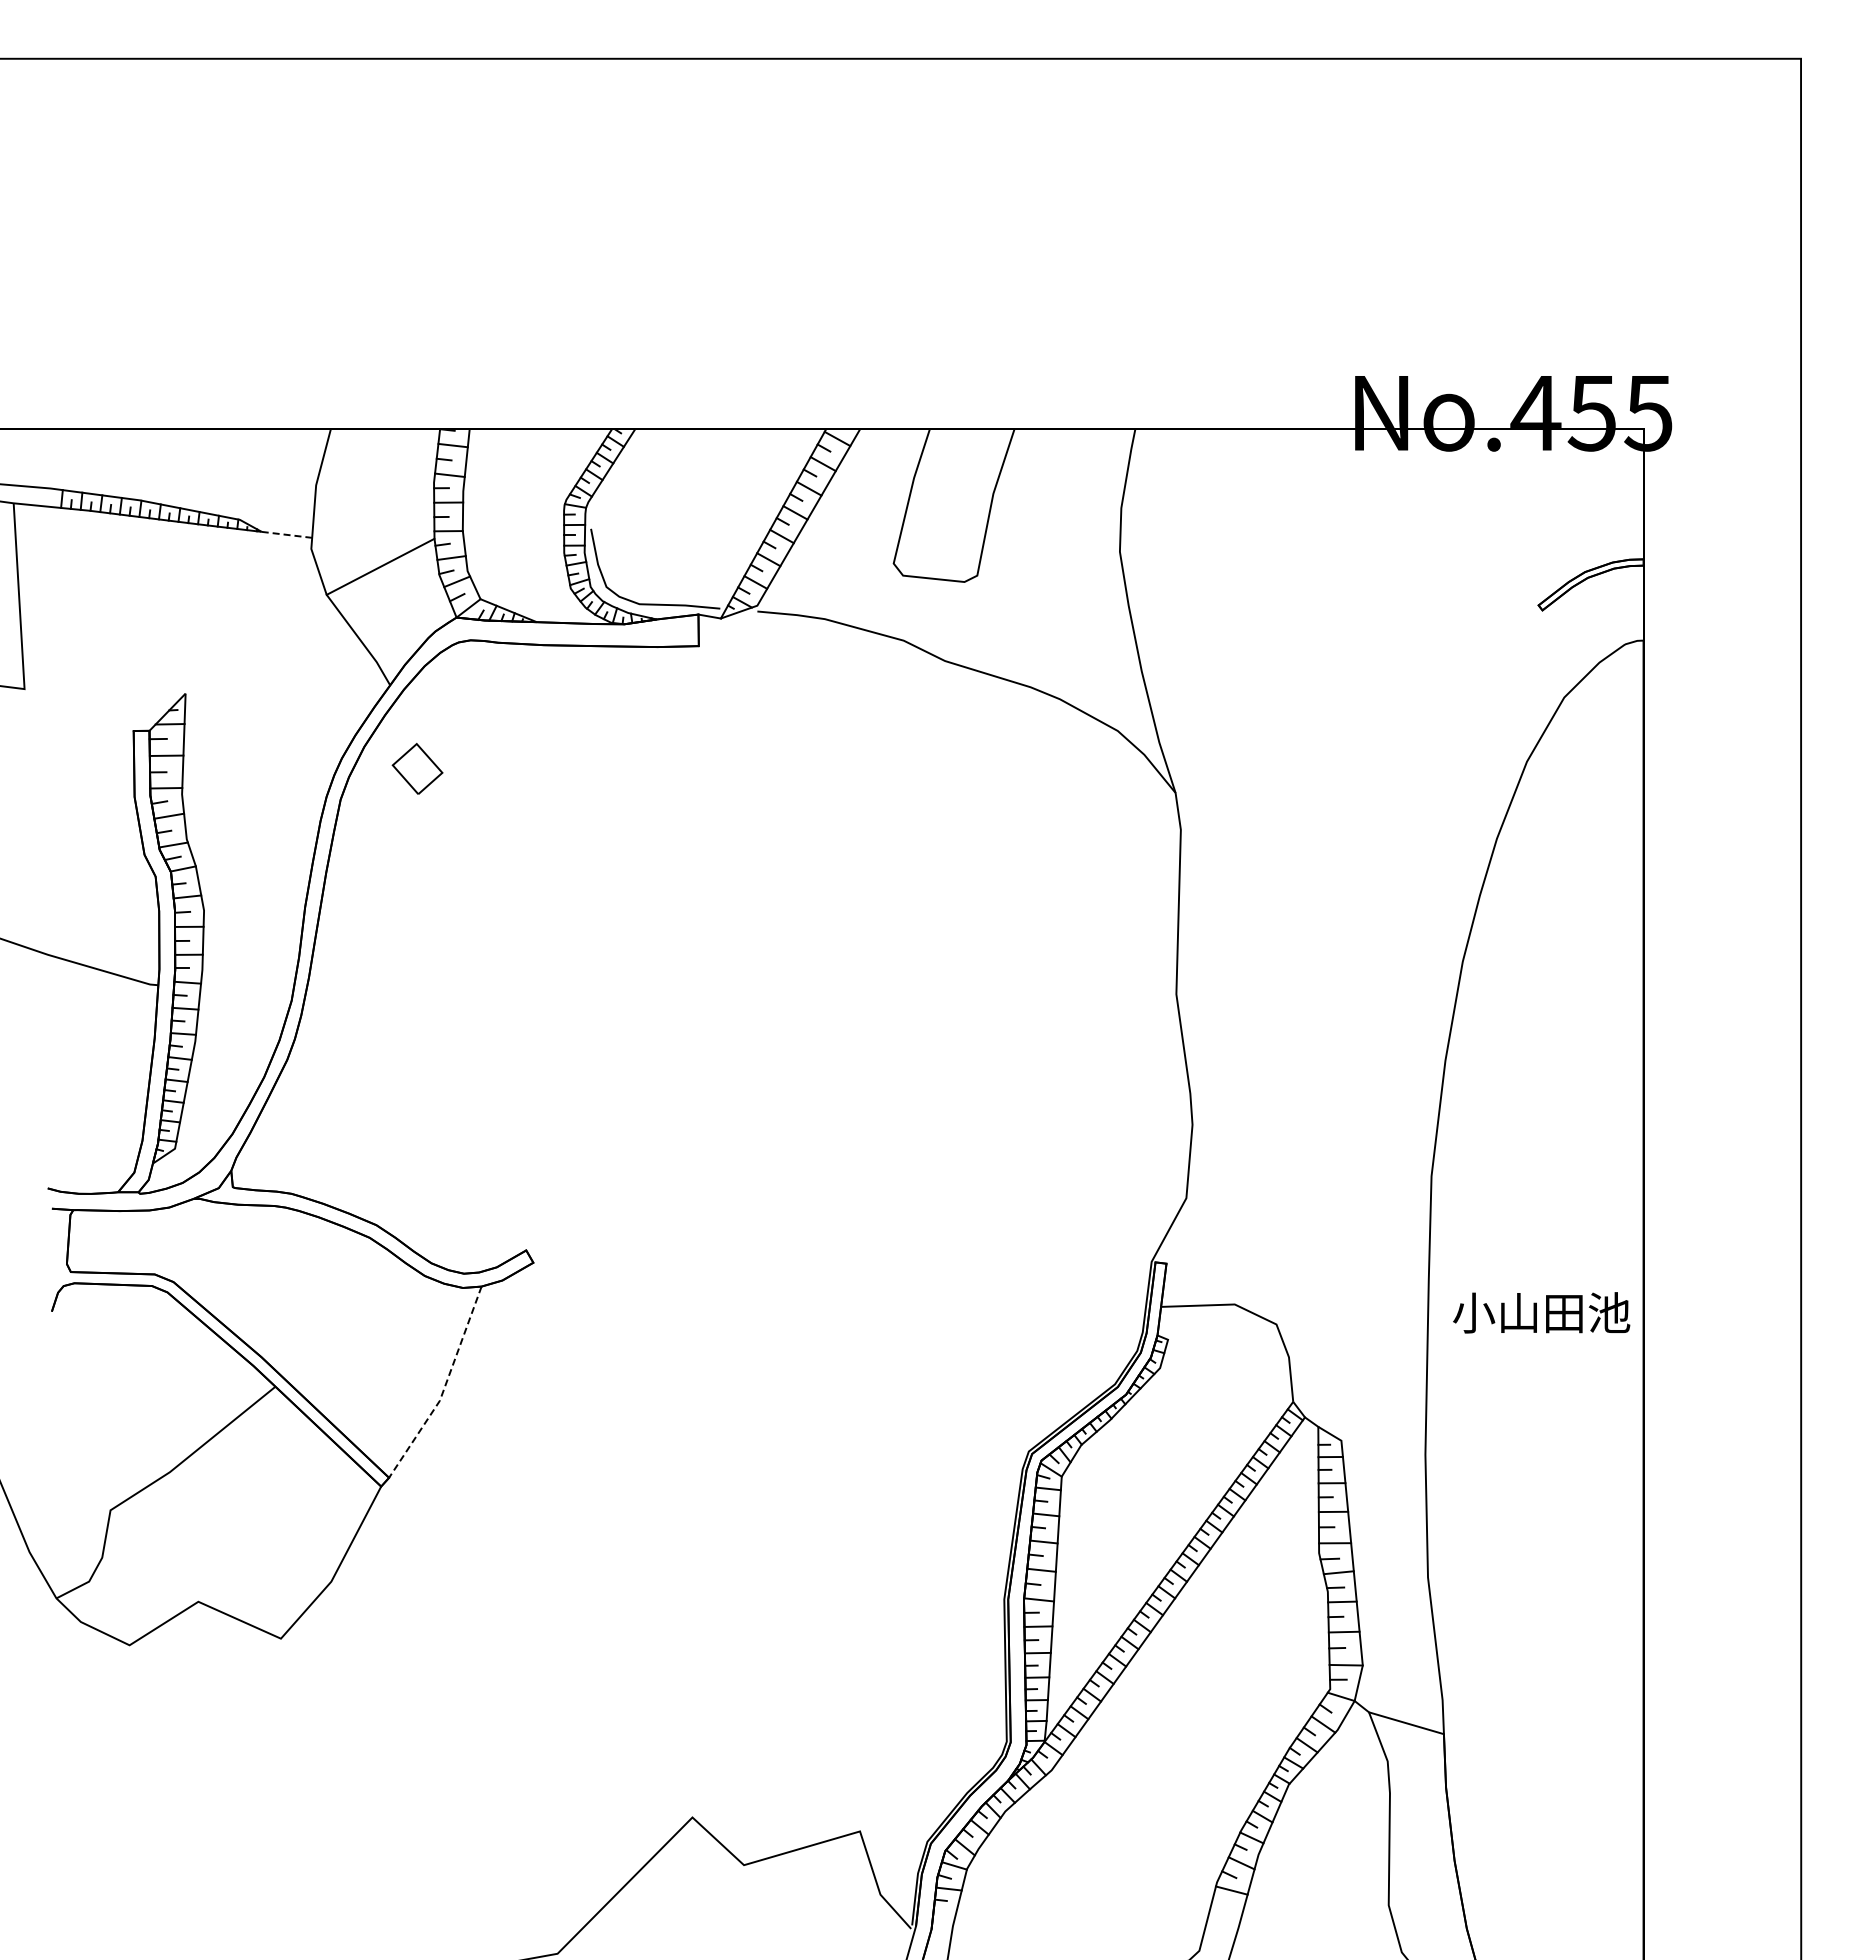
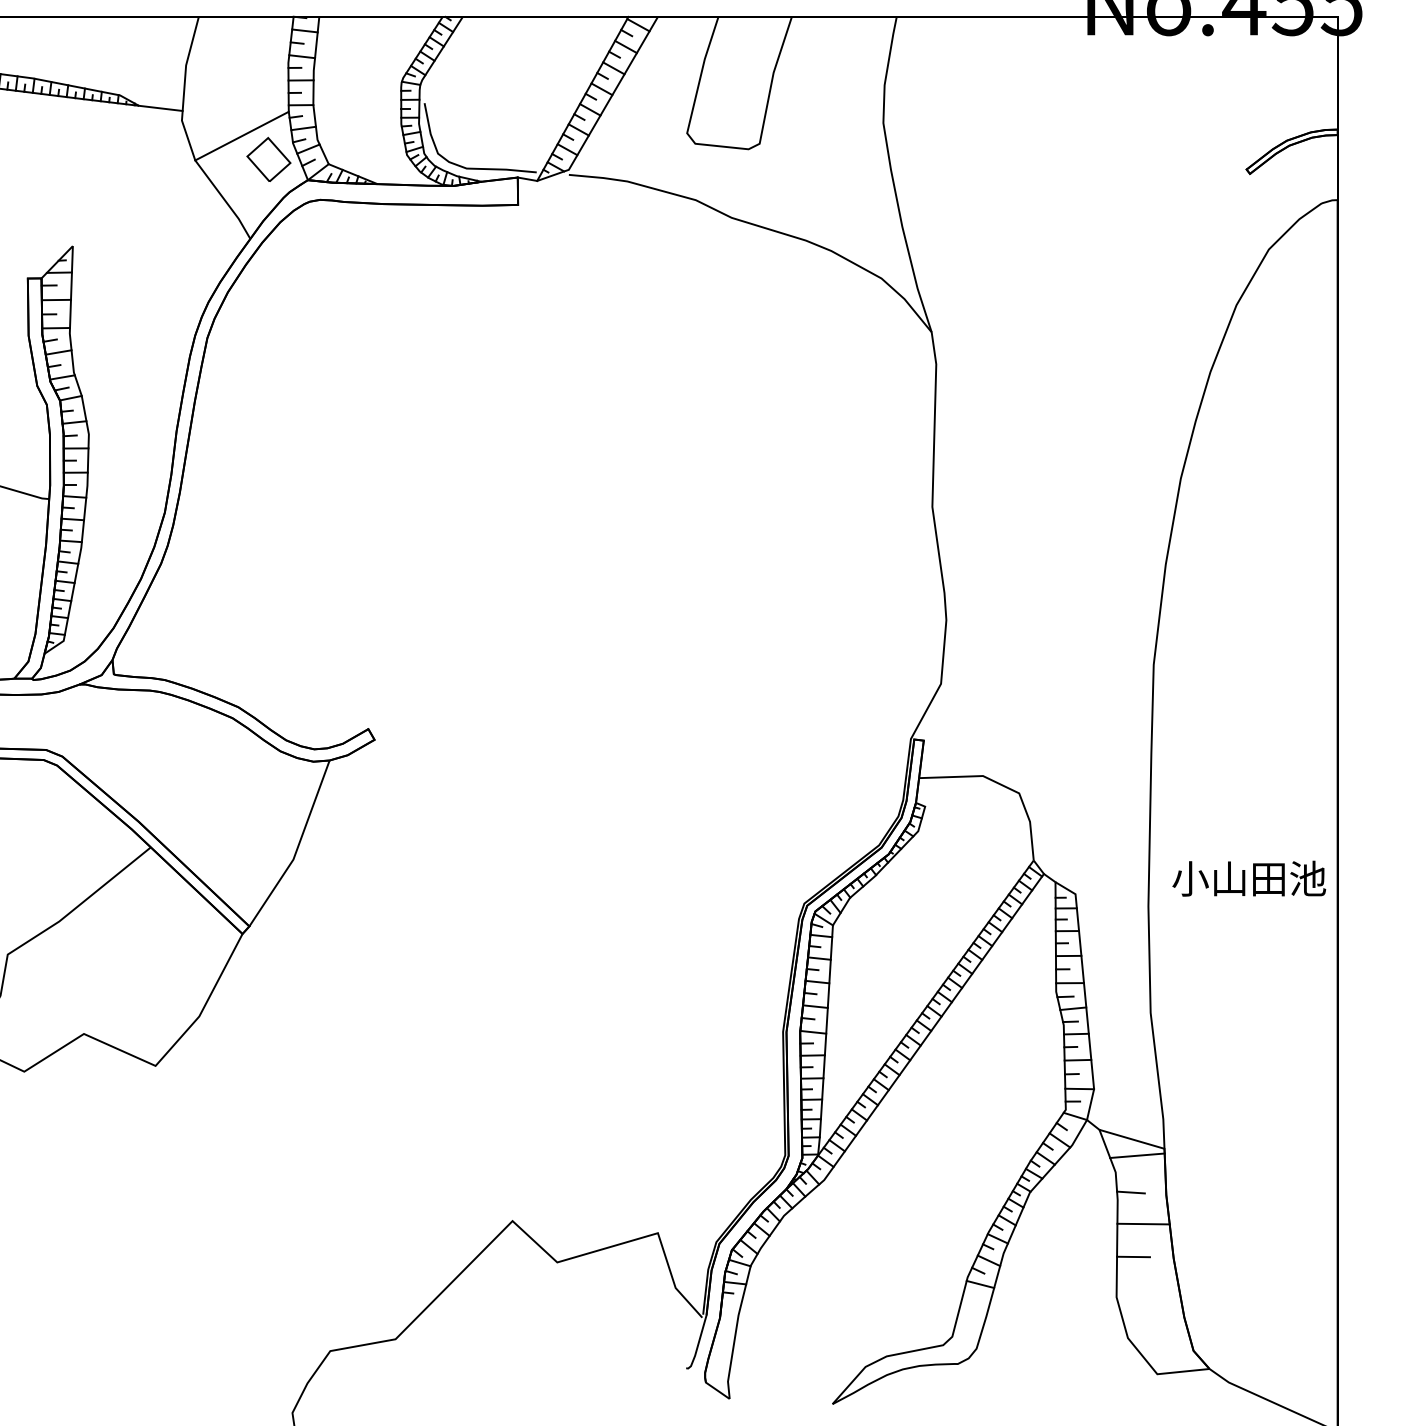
line: (287, 534) -> (161, 108), dashed -> solid
part: (417, 768) -> (268, 159), moved
text: (1541, 1312) -> (1249, 878), moved
line: (444, 1387) -> (297, 848), dashed -> solid
line: (1412, 1741) -> (1137, 1155), added
line: (1405, 1784) -> (1131, 1192), added
line: (1419, 1820) -> (1143, 1223), added
line: (1408, 1858) -> (1133, 1256), added

